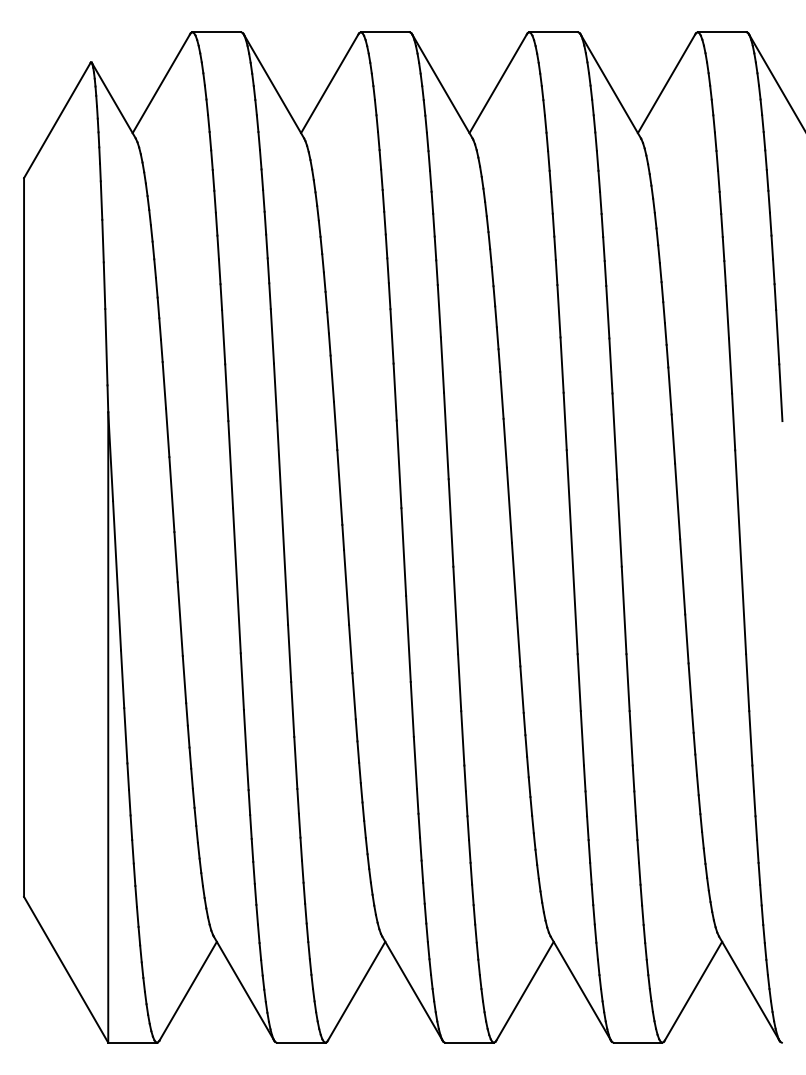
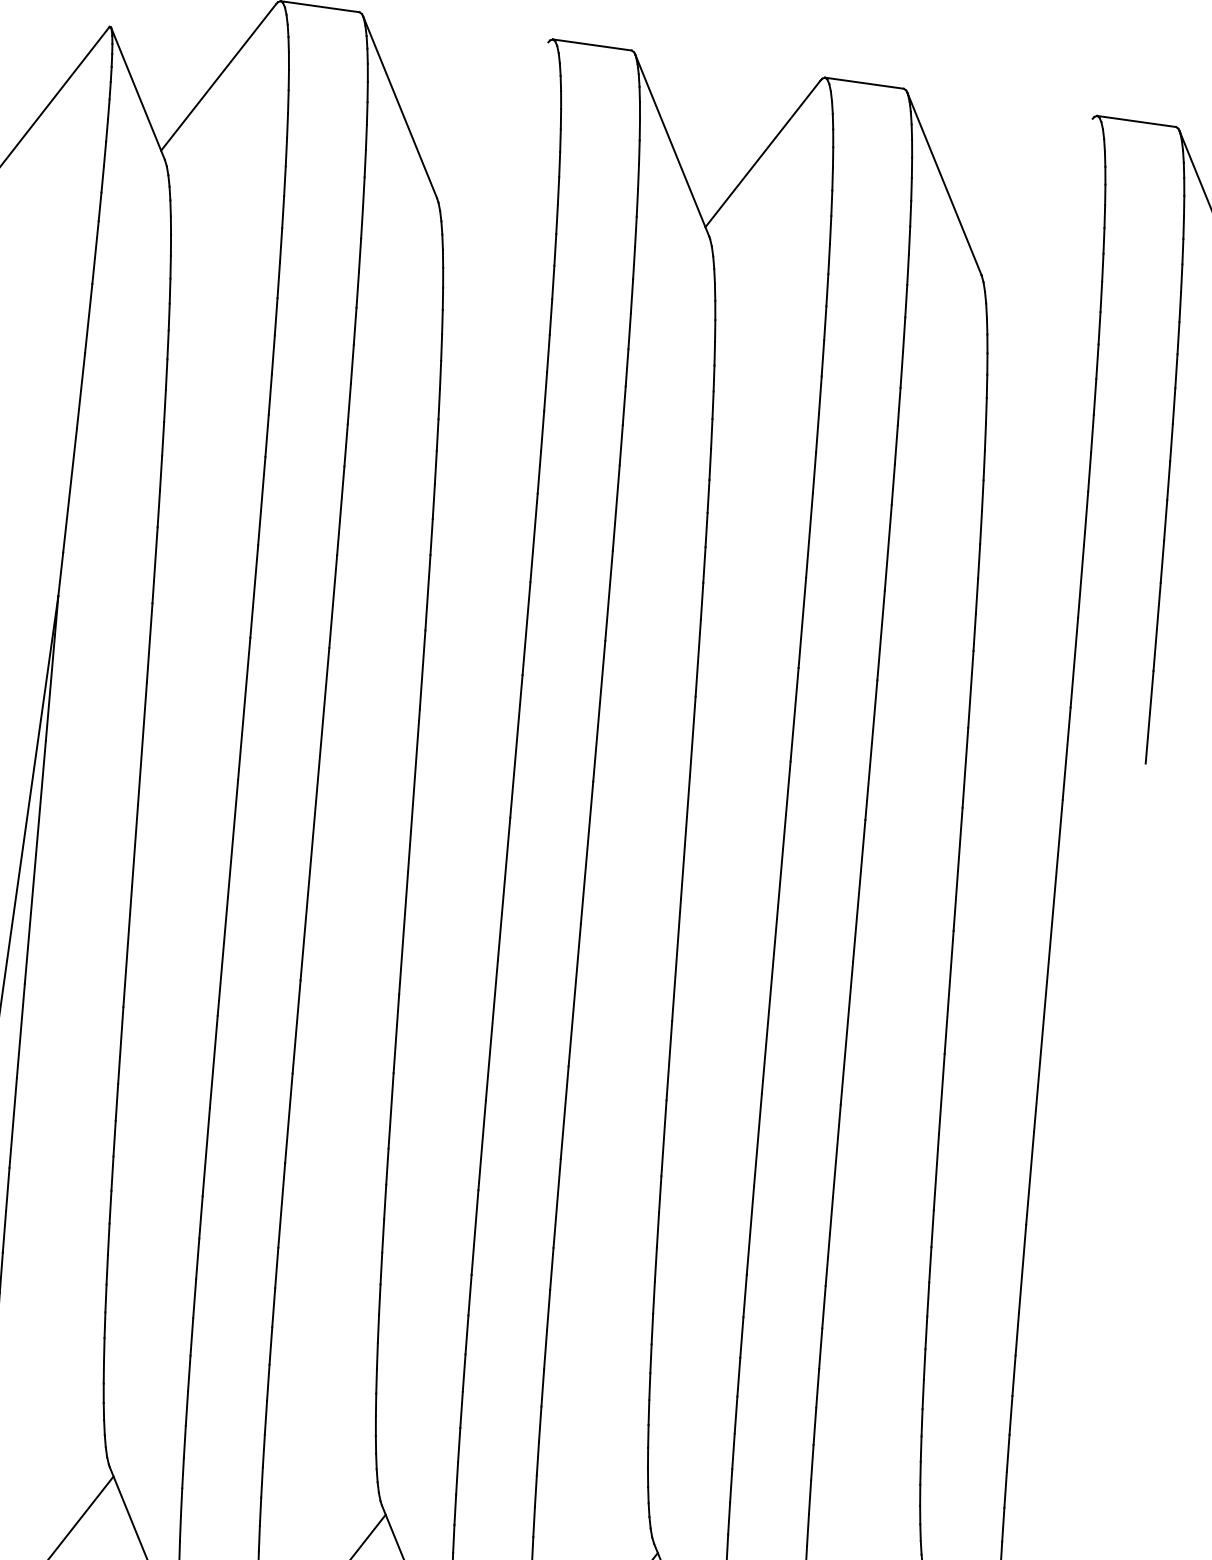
line: (329, 83) -> (490, 115), removed
line: (666, 83) -> (1035, 191), removed

